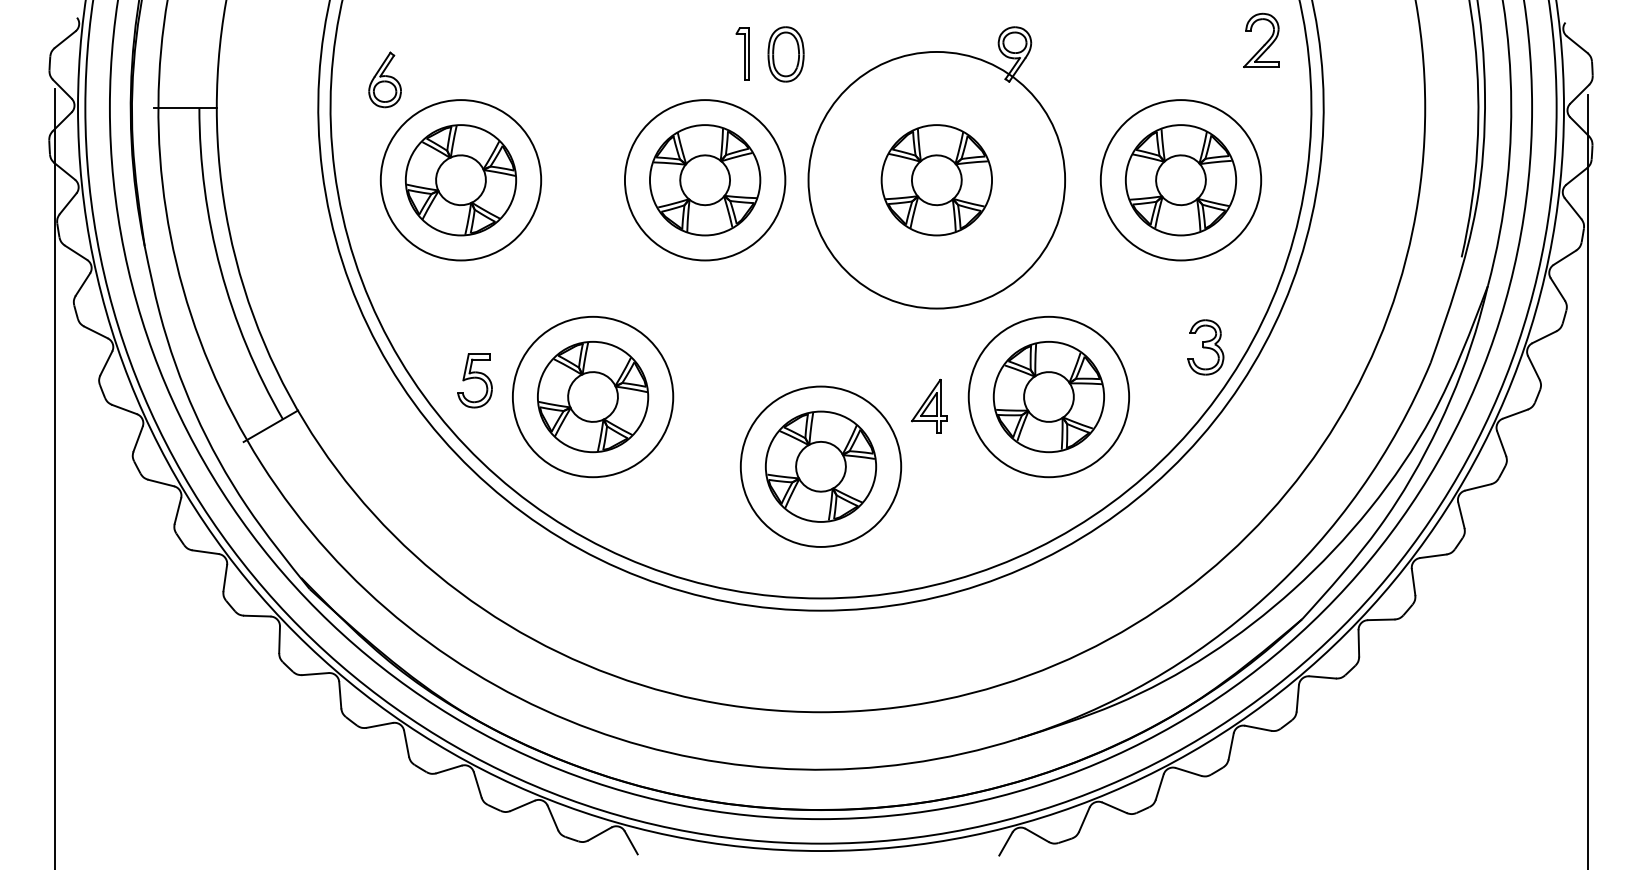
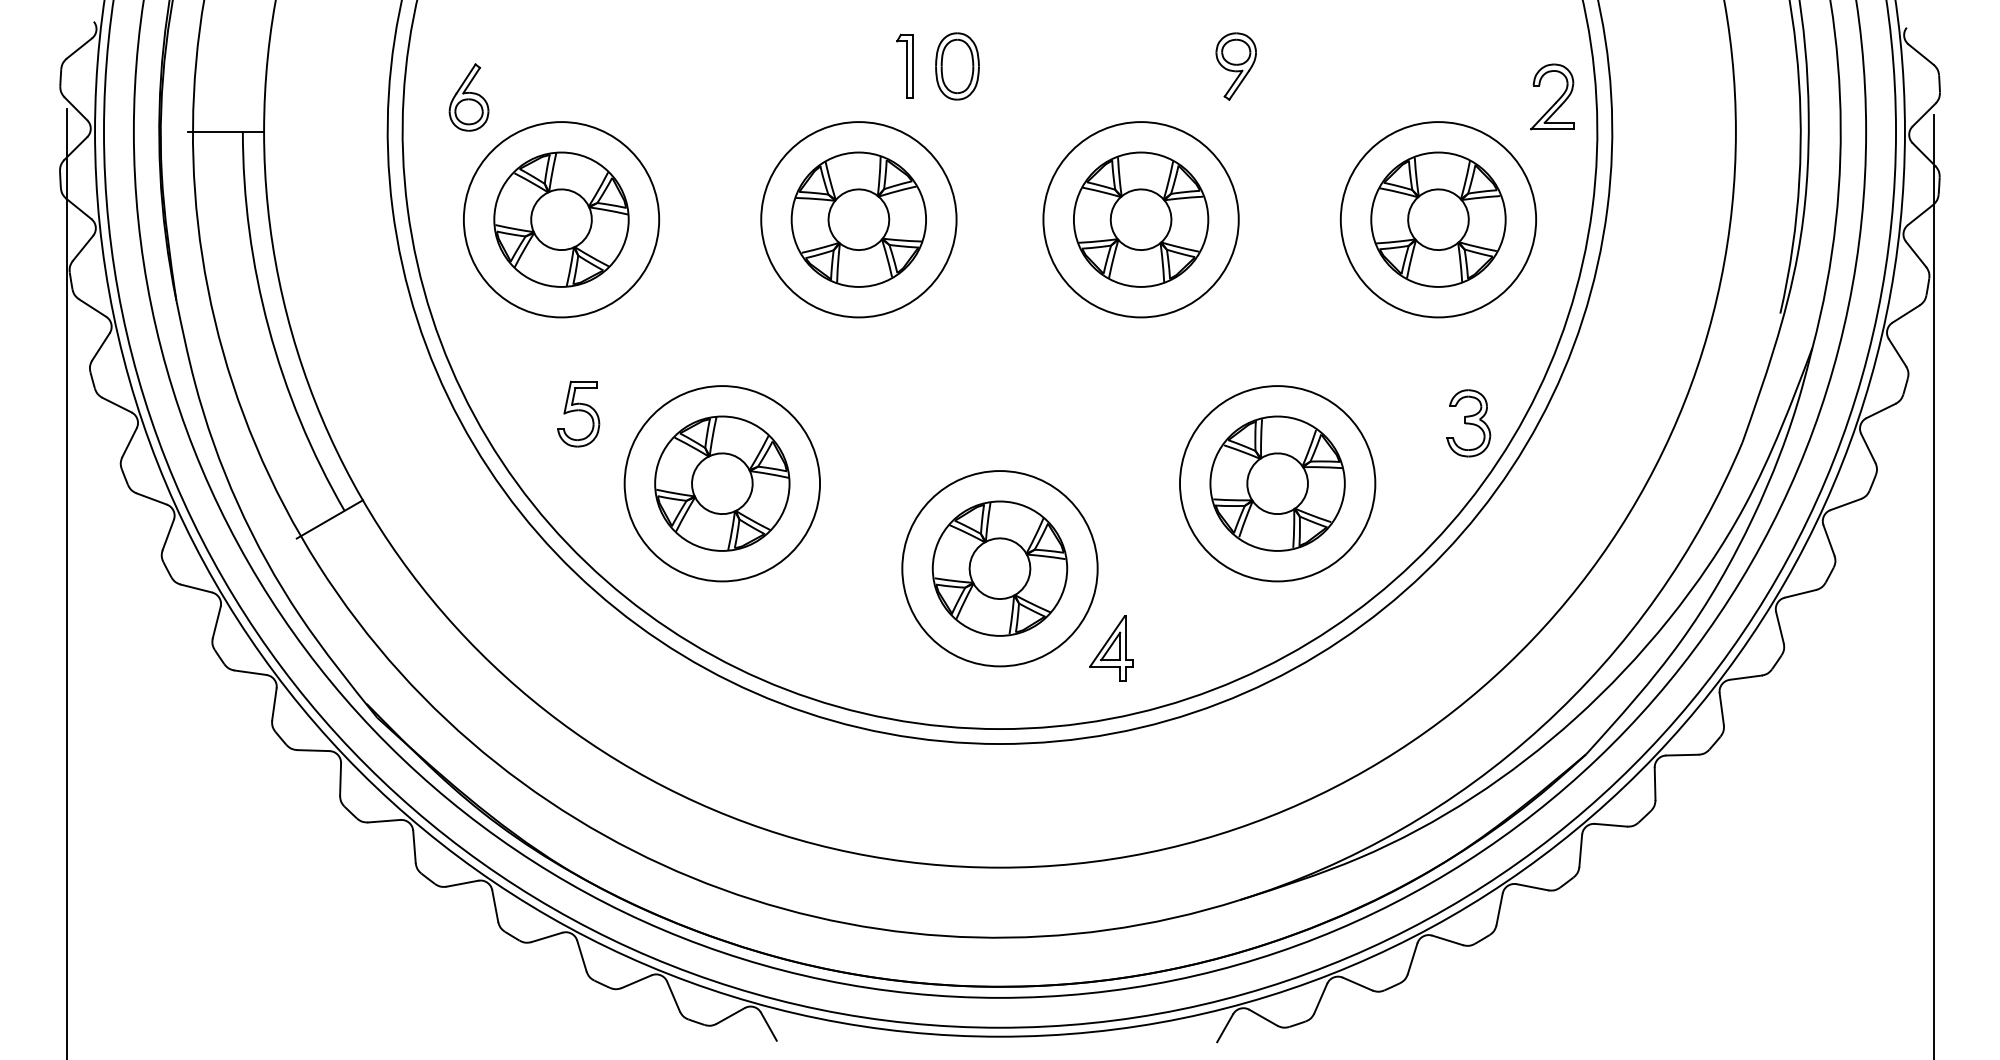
part: (1261, 39) -> (1552, 95), moved
circle: (936, 180) -> (1140, 220), size x0.62
part: (474, 380) -> (577, 413), moved
part: (929, 405) -> (1111, 647), moved

